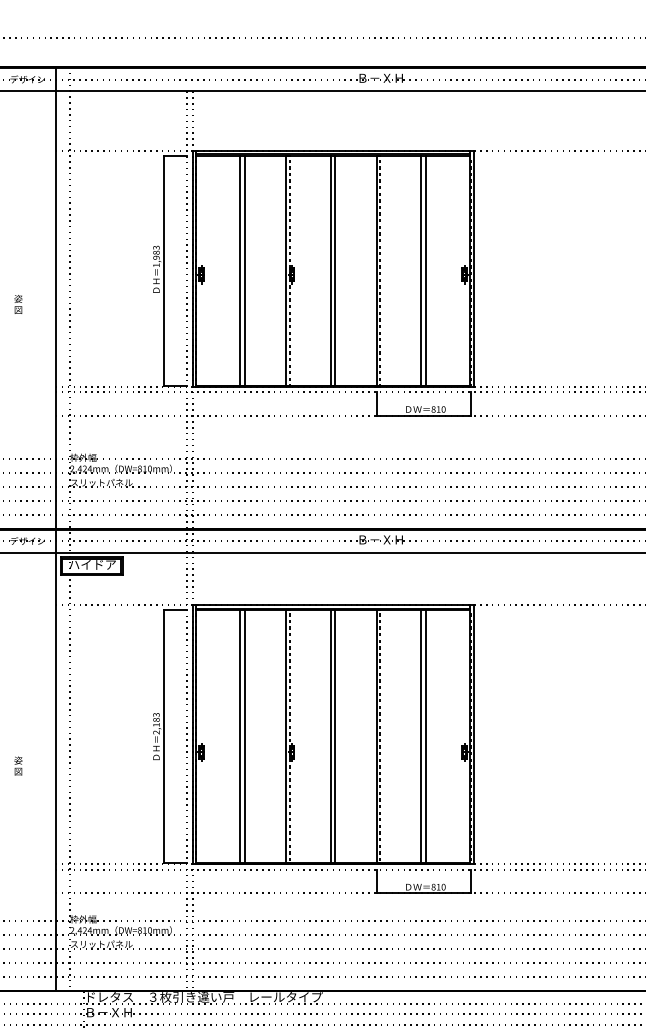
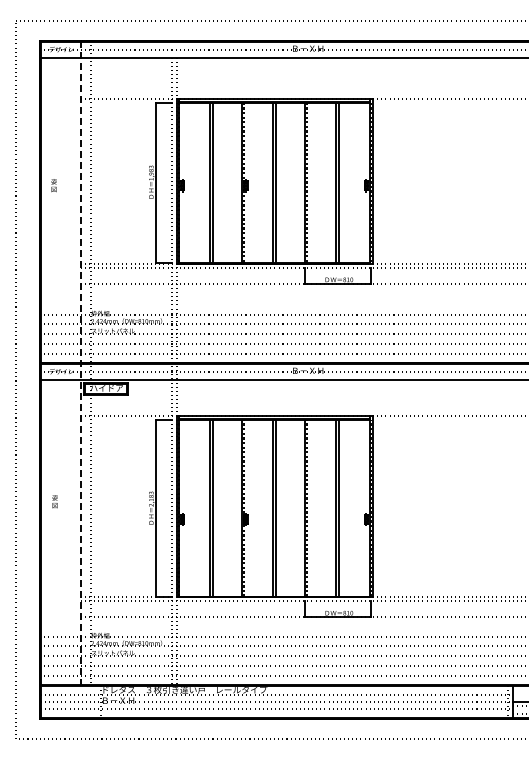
text: (17, 304) -> (53, 185), moved
line: (56, 529) -> (81, 363), solid -> dashed
text: (17, 765) -> (54, 501), moved

